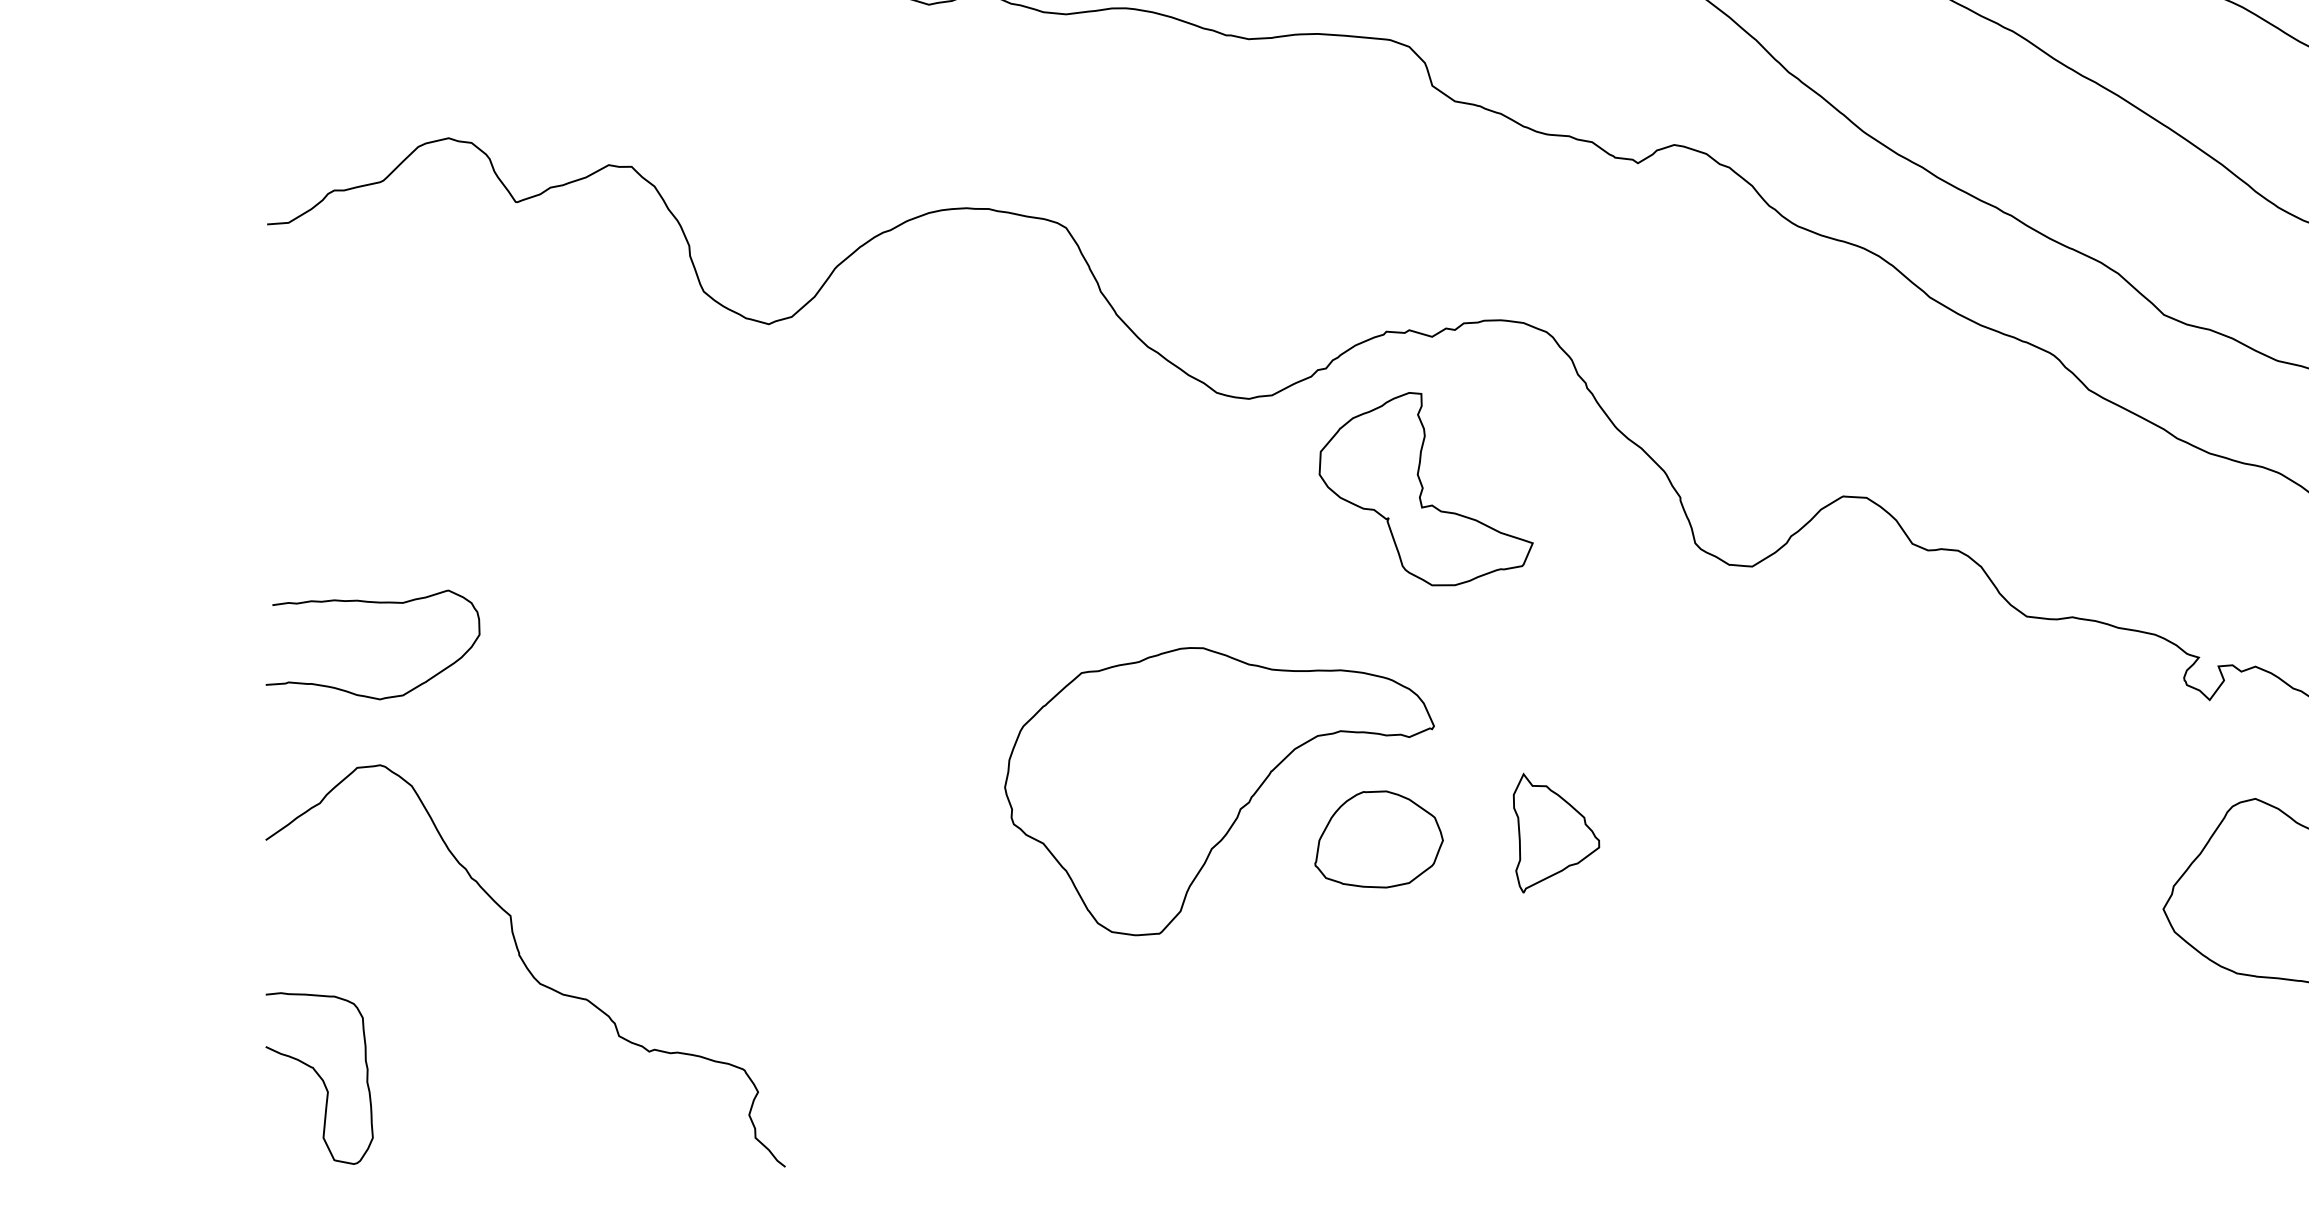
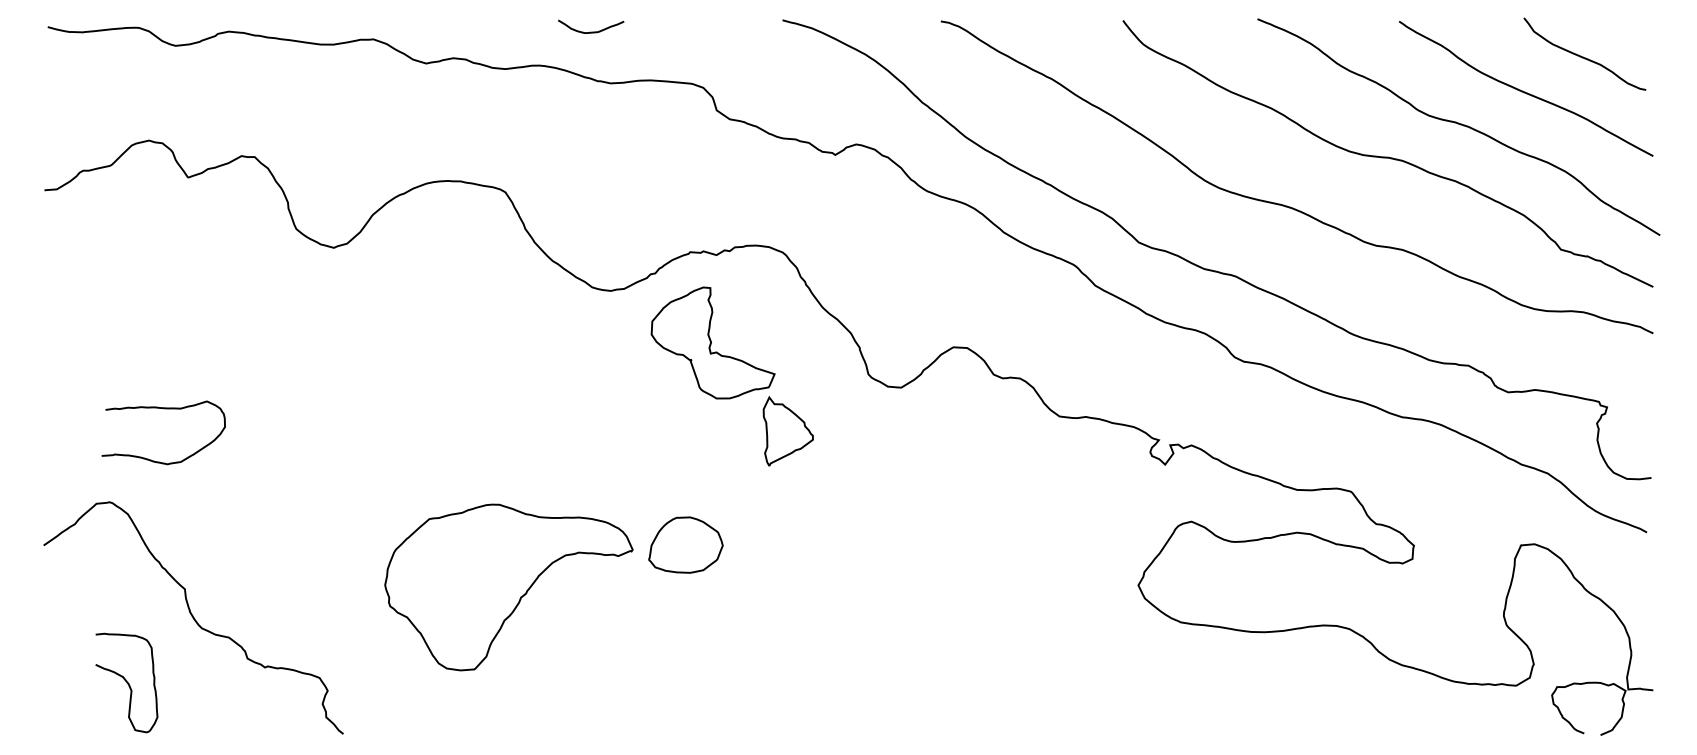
curve: (372, 604) -> (163, 409), moved
part: (1218, 791) -> (508, 587), moved
part: (1555, 833) -> (787, 431), moved
curve: (319, 1077) -> (126, 682), moved

